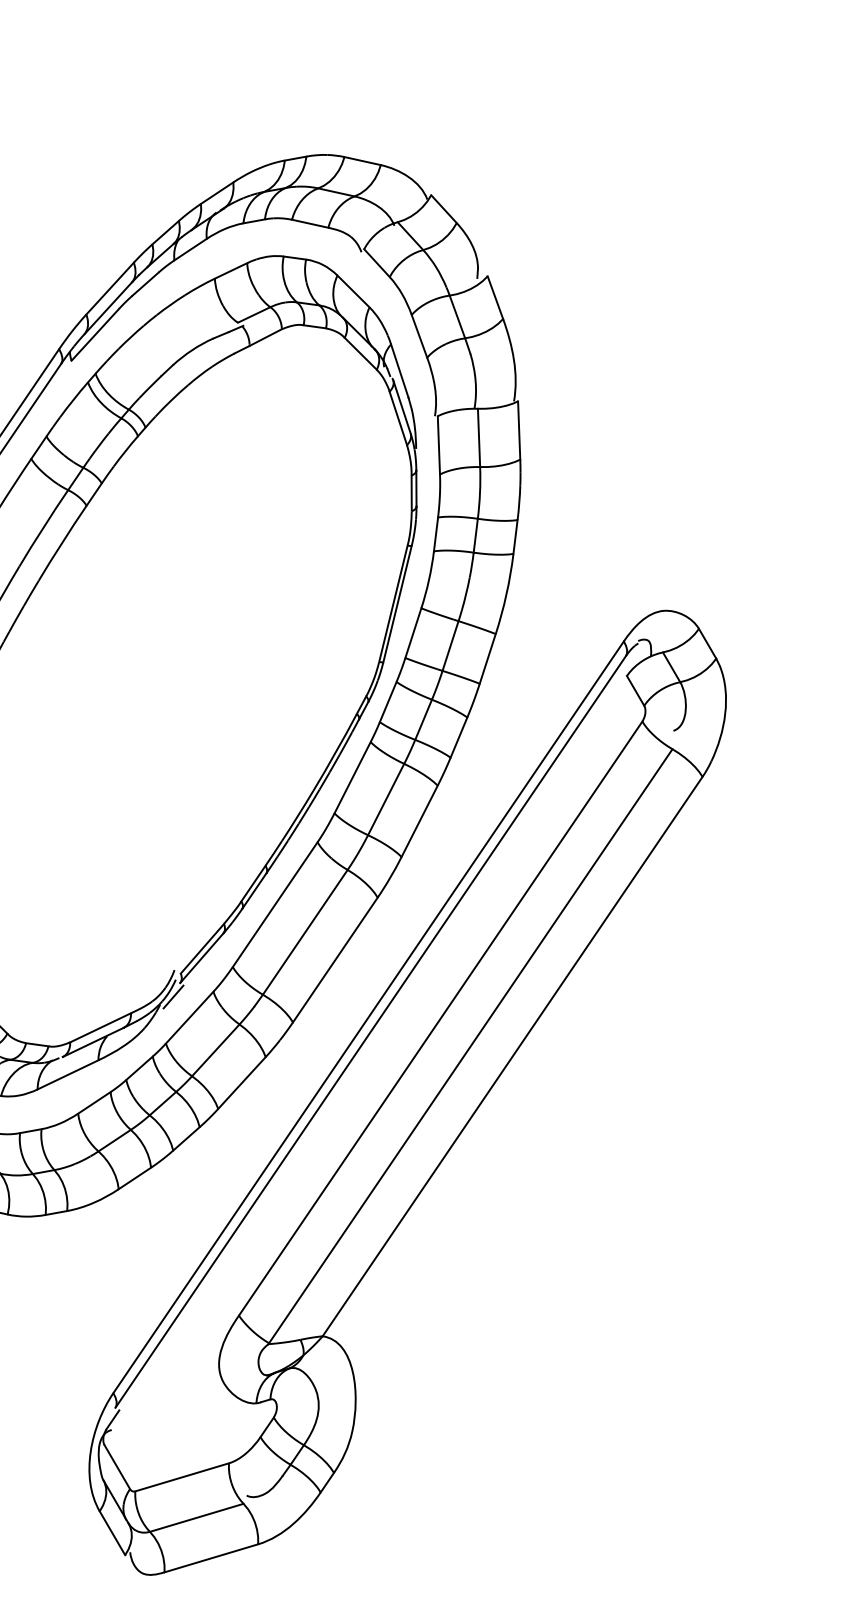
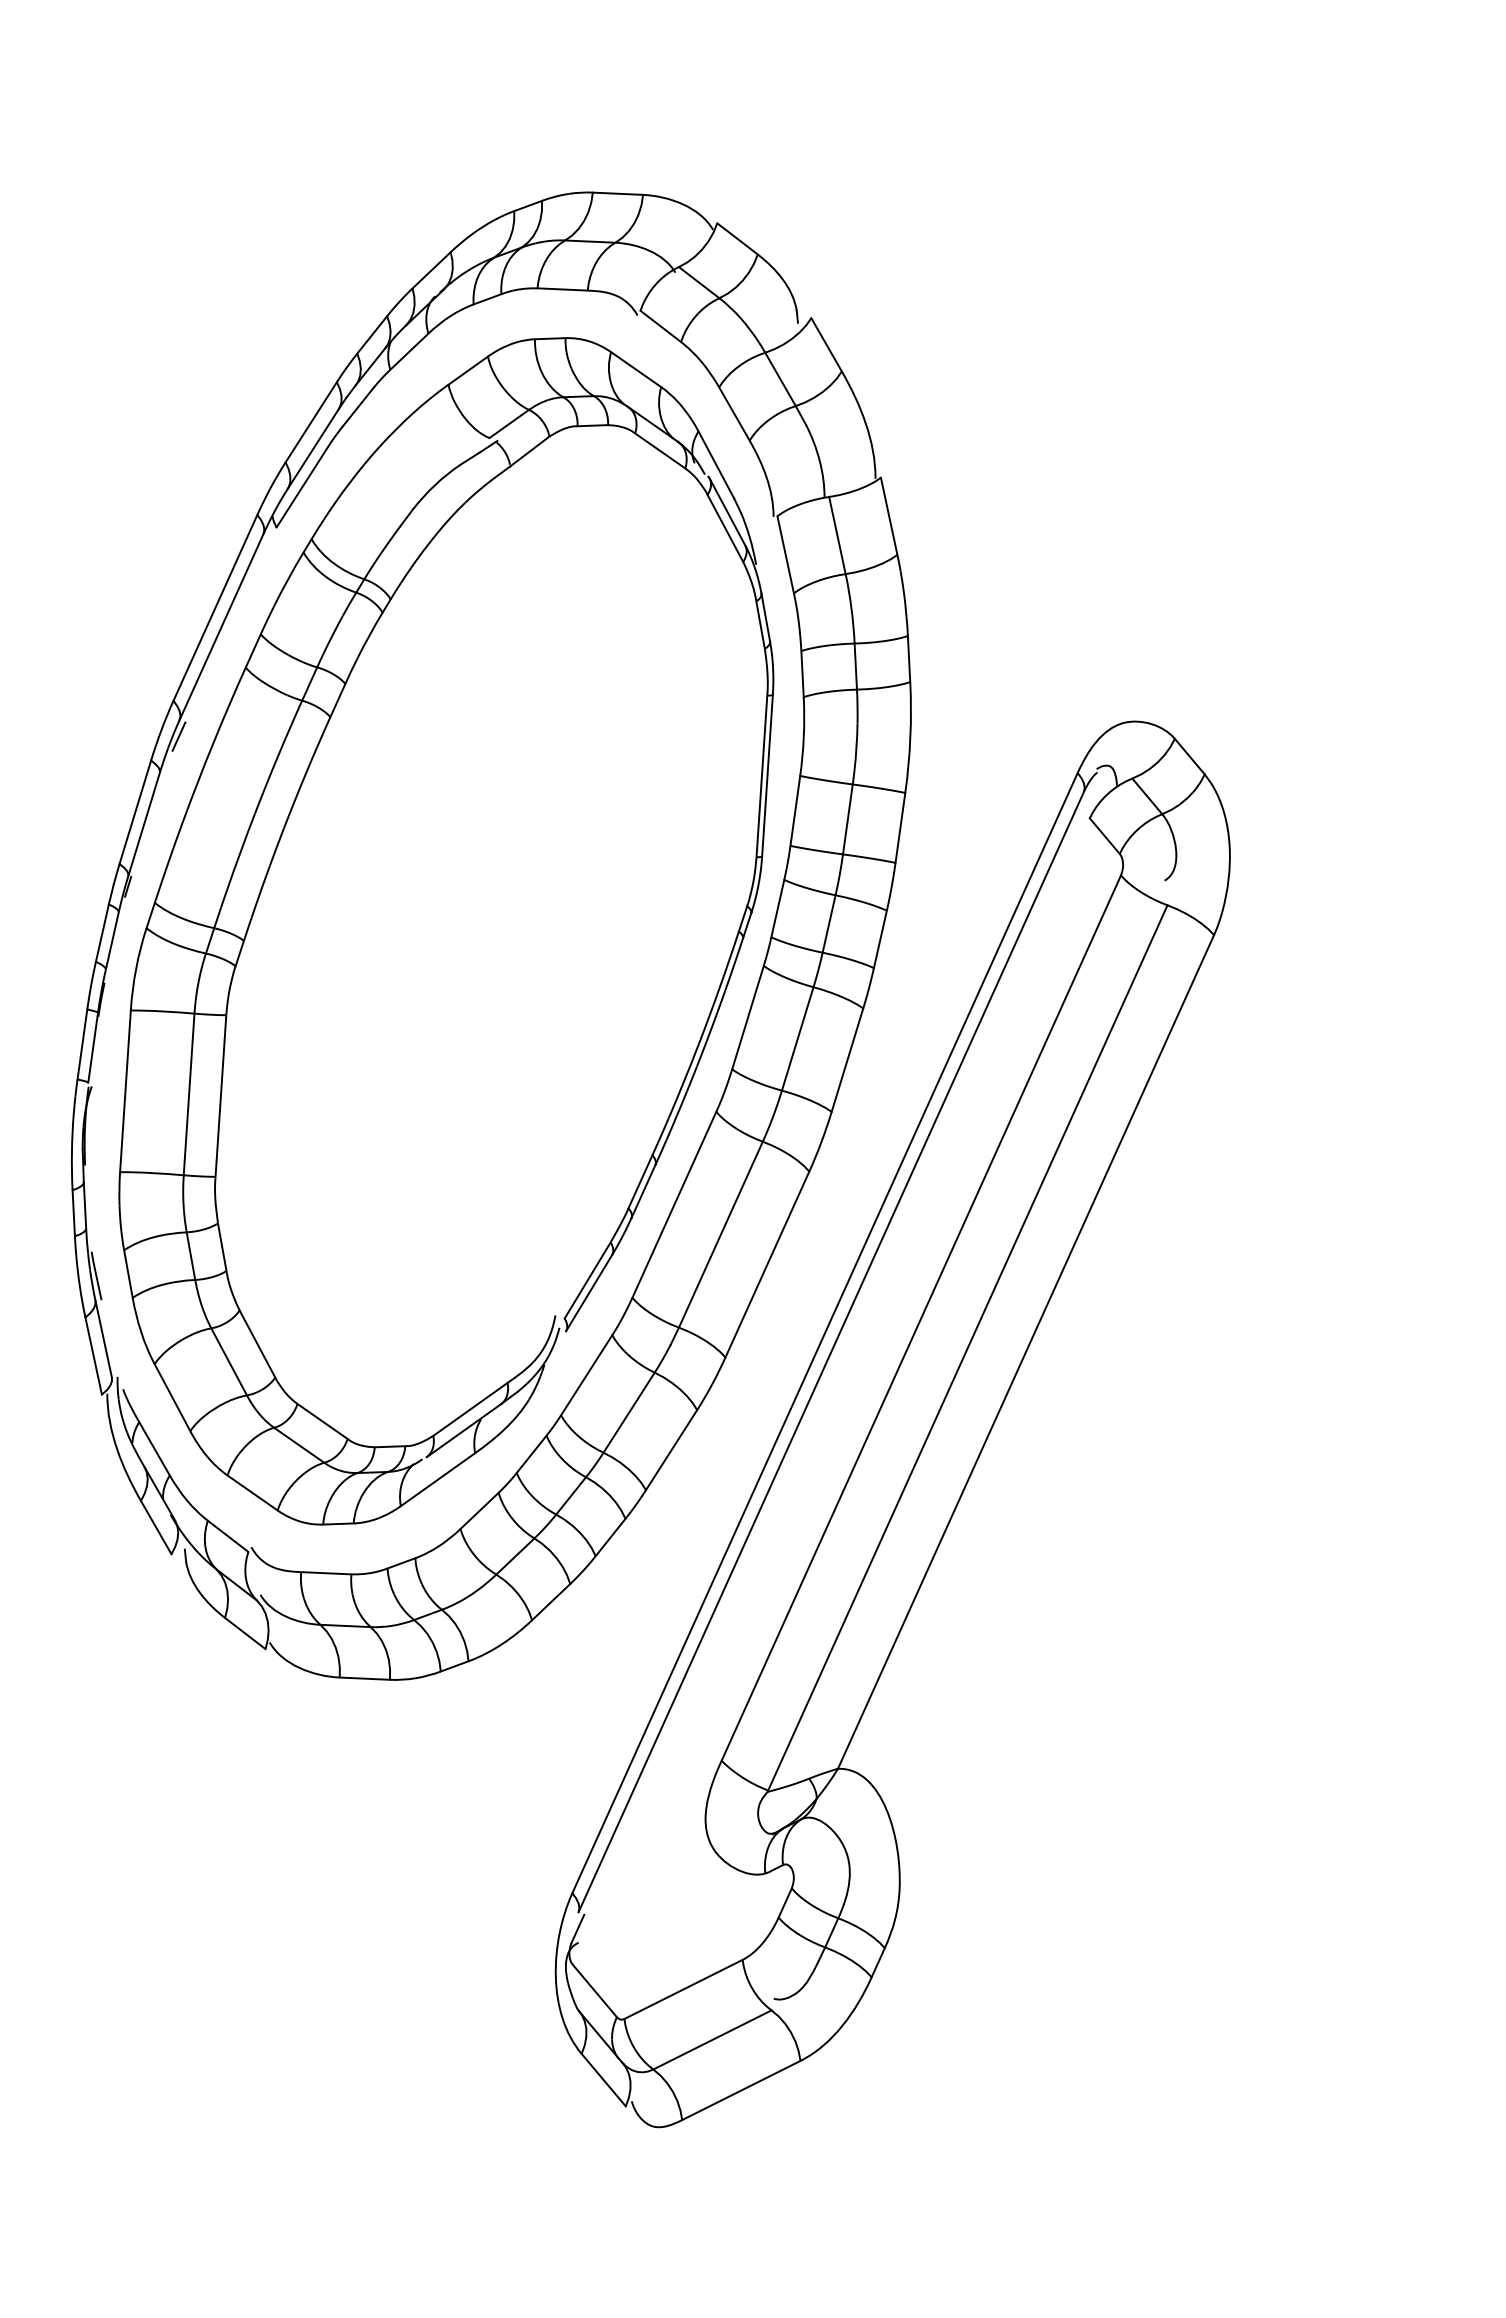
line: (172, 996) -> (559, 1351), removed

